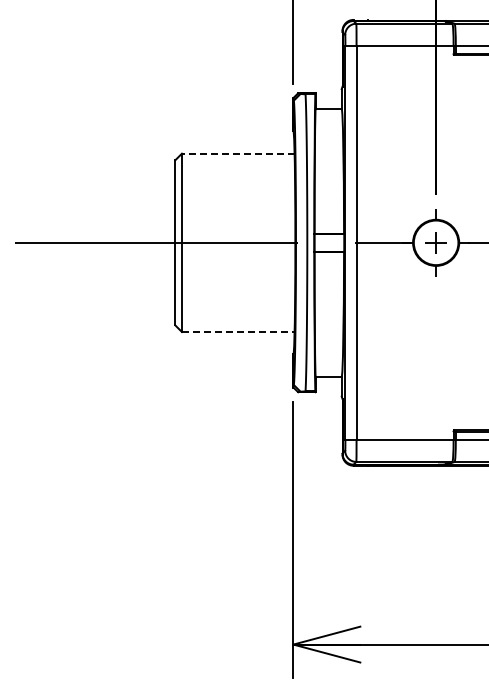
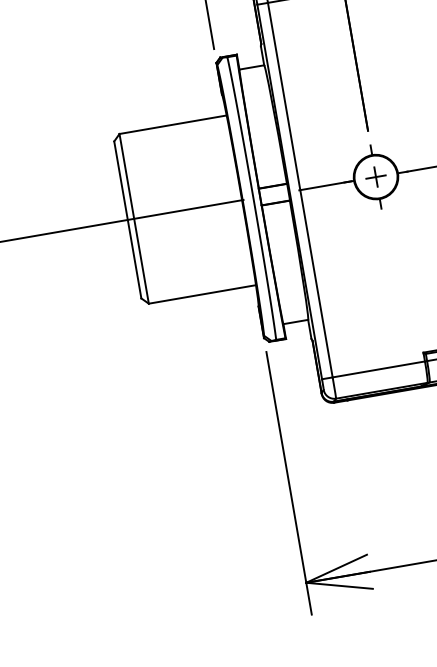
line: (237, 153) -> (172, 124), dashed -> solid
line: (238, 332) -> (202, 294), dashed -> solid

